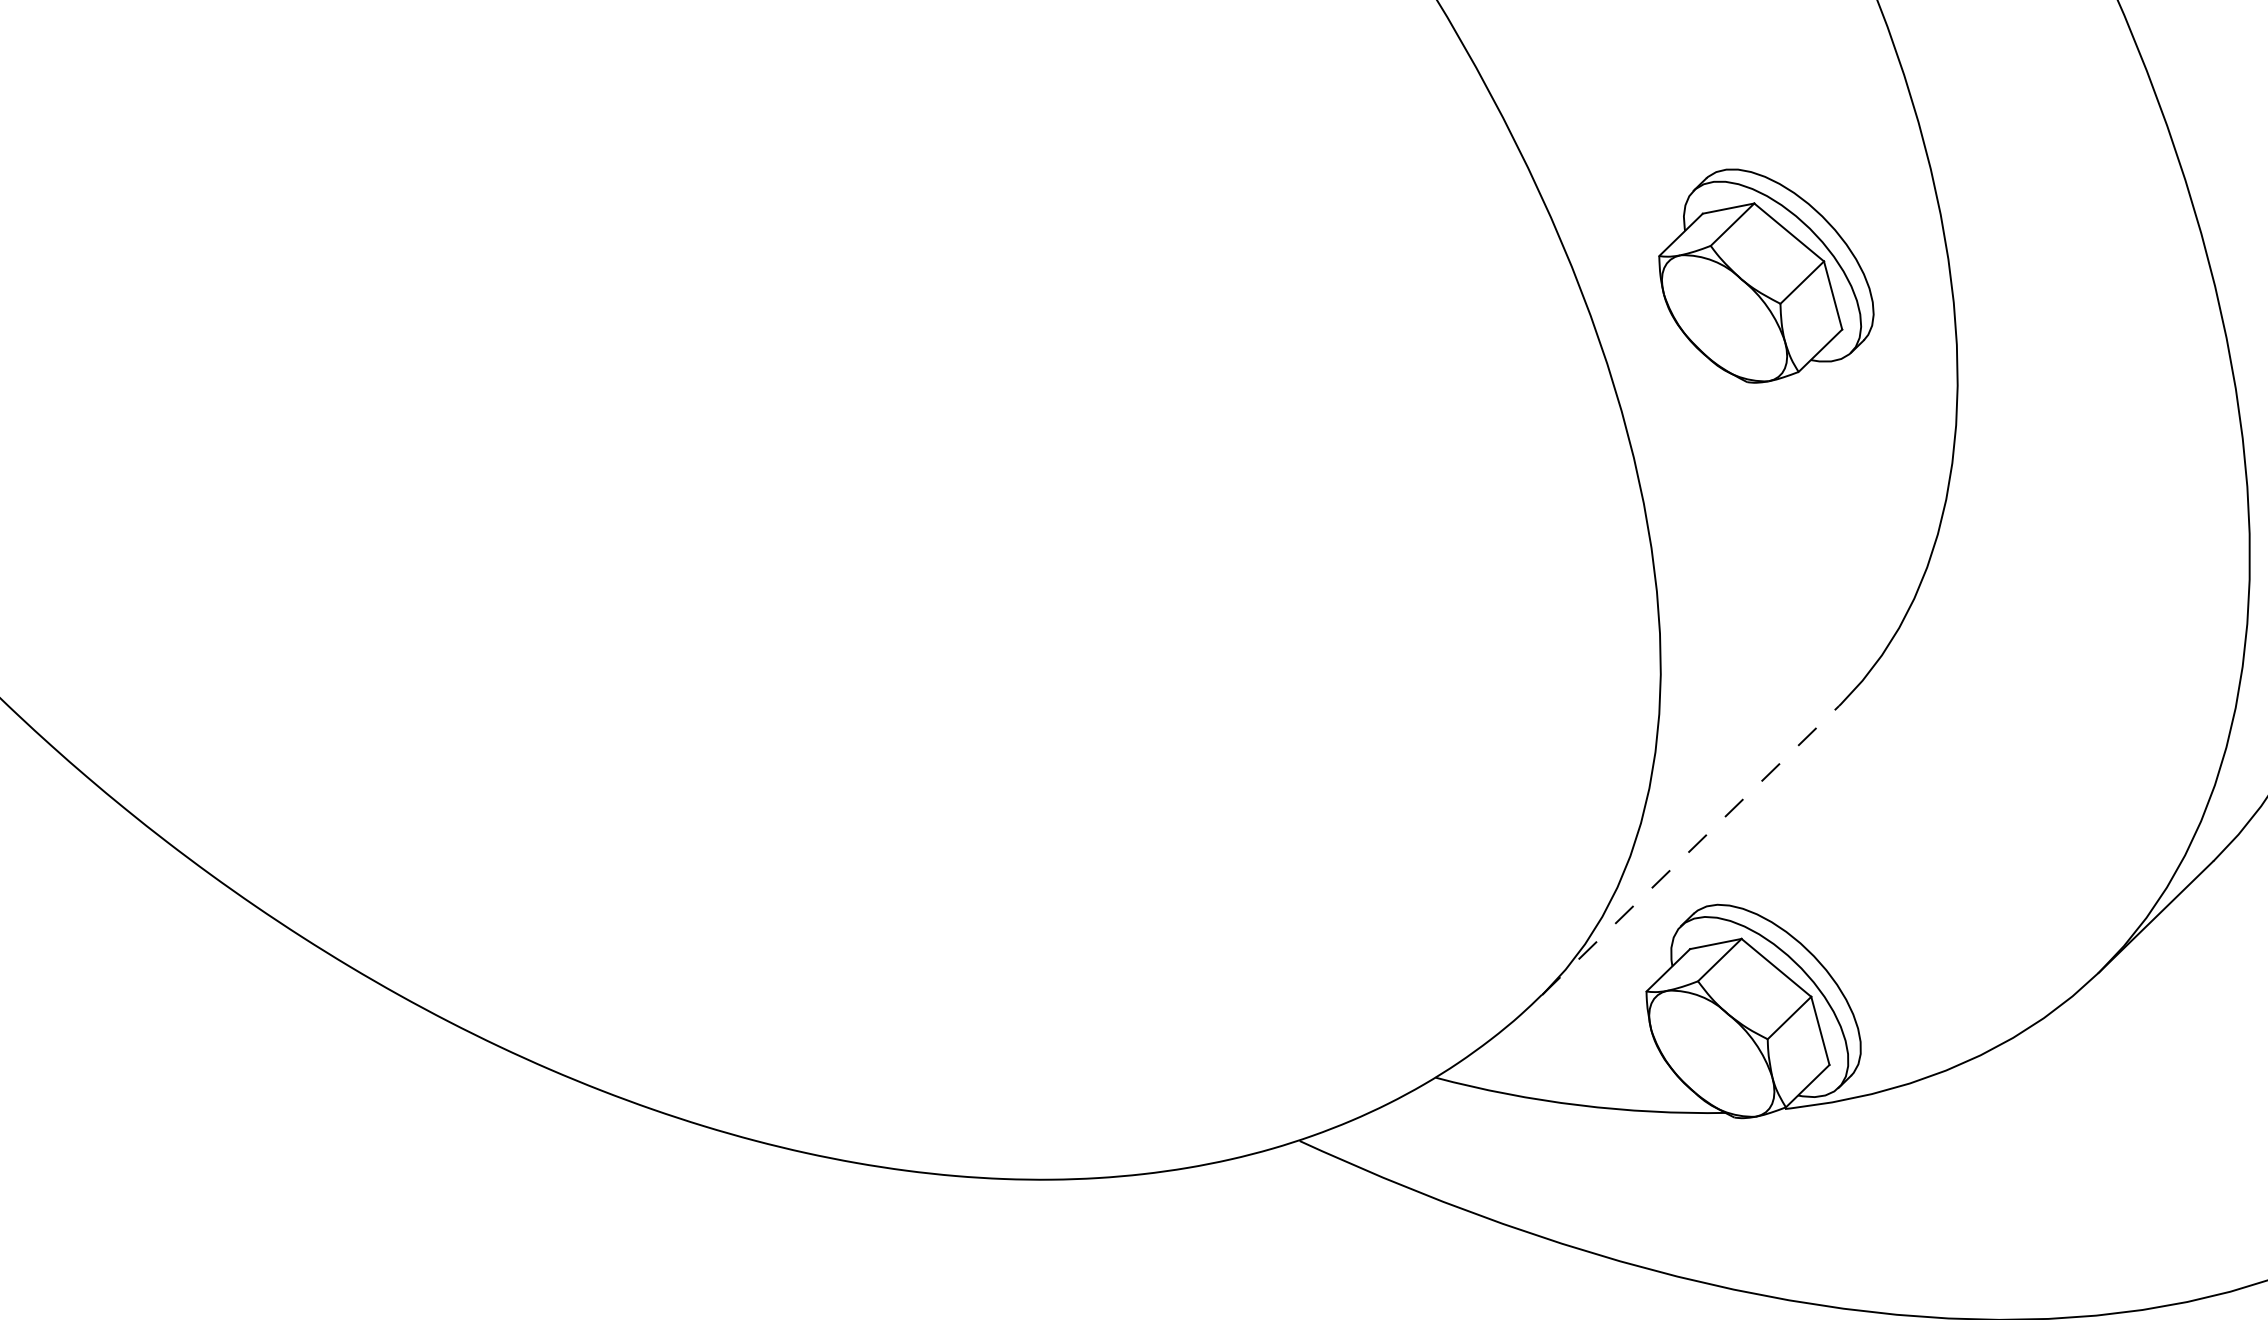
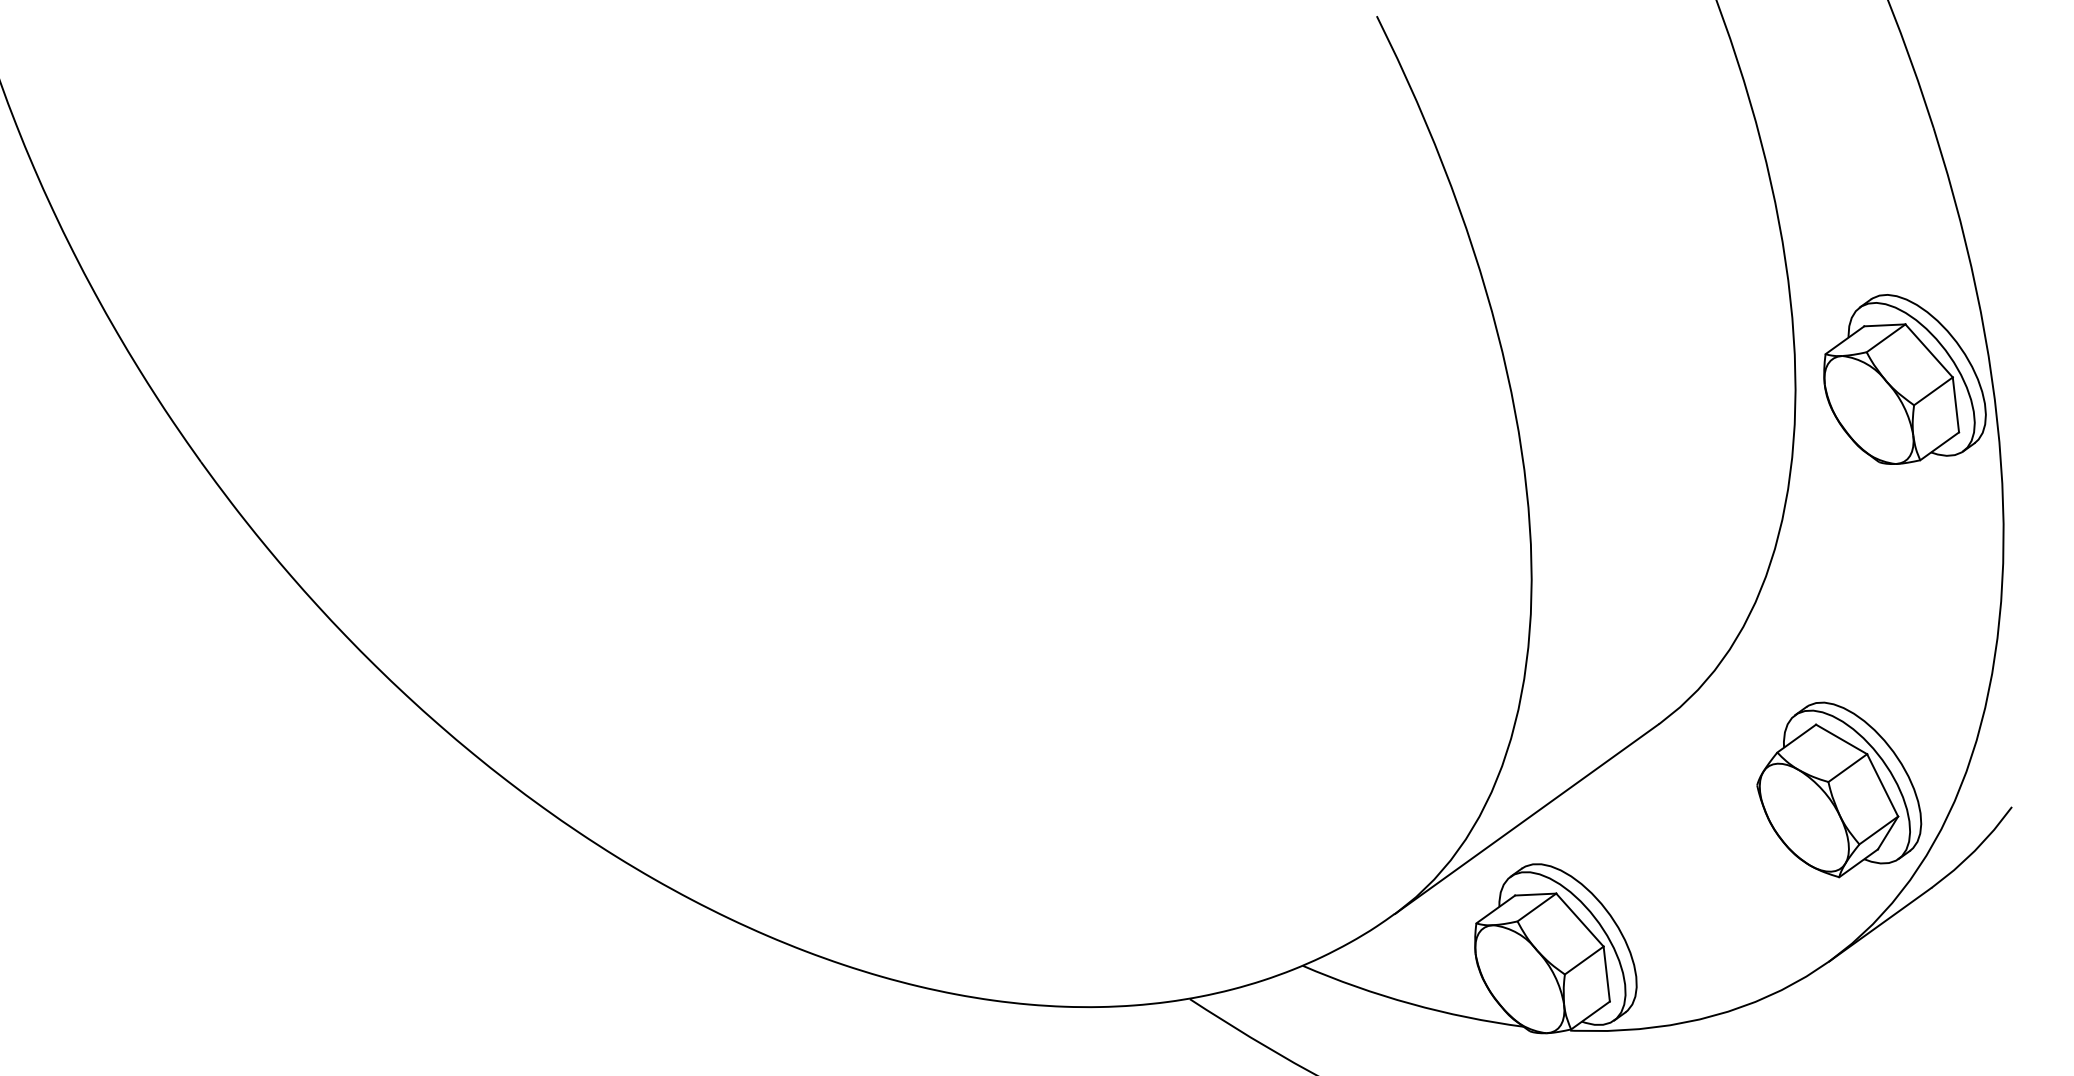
part: (1763, 273) -> (1904, 379), moved
part: (2078, 754) -> (1839, 789), added
line: (1690, 851) -> (1526, 819), dashed -> solid

